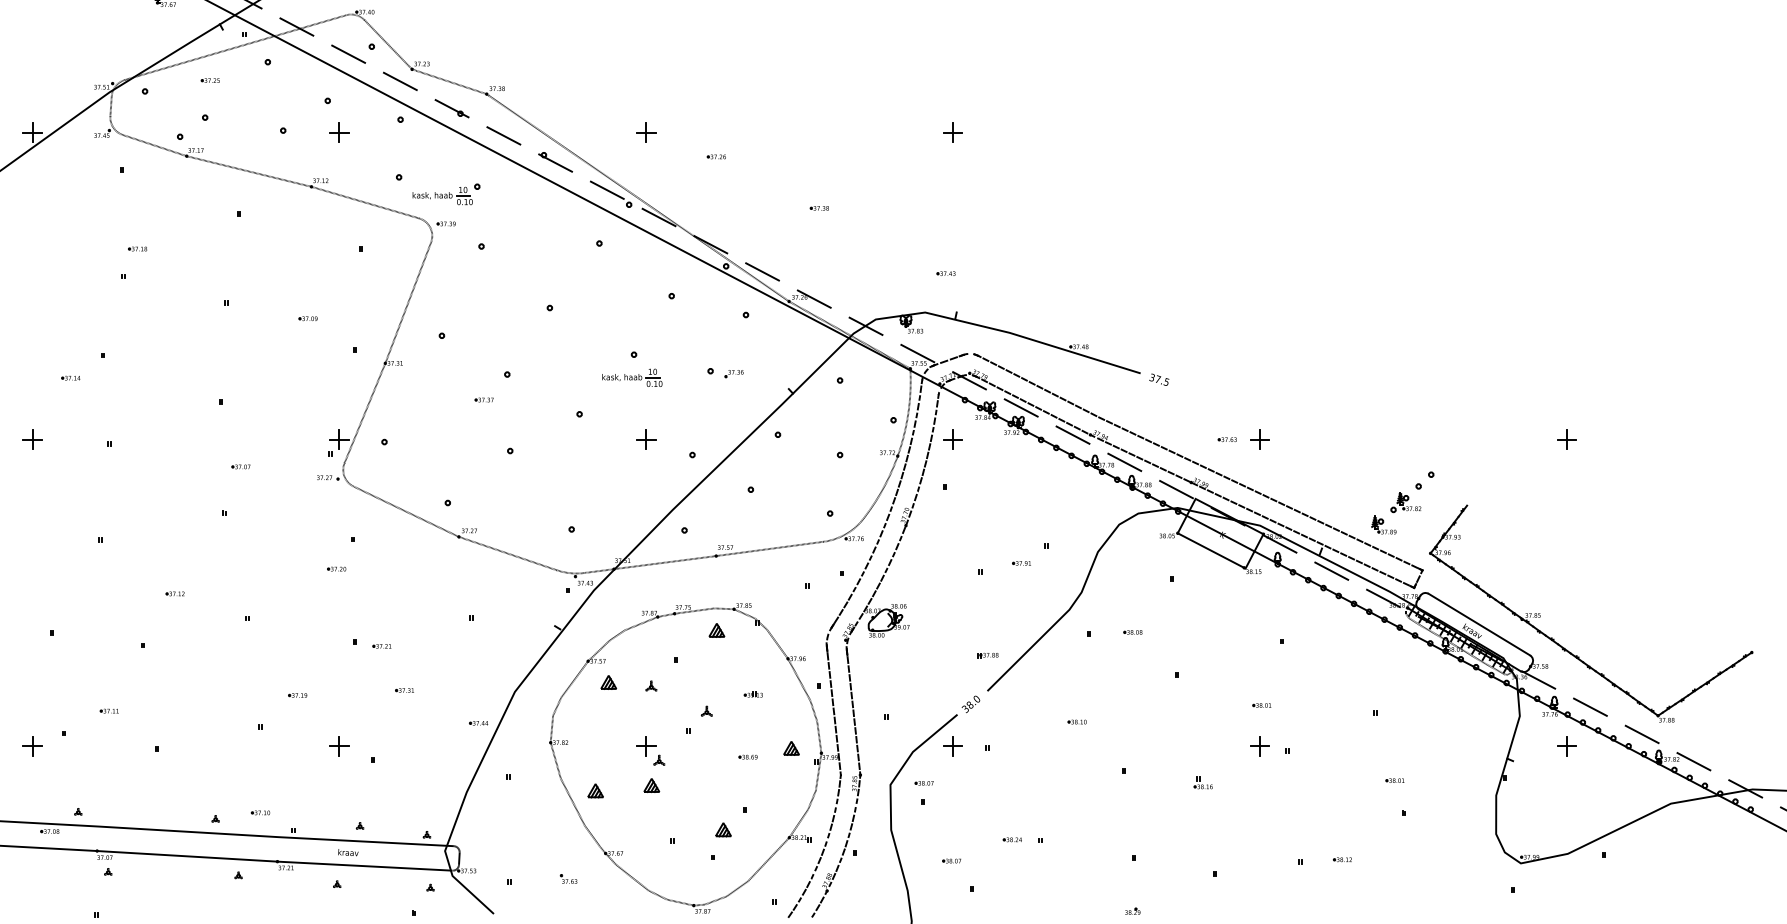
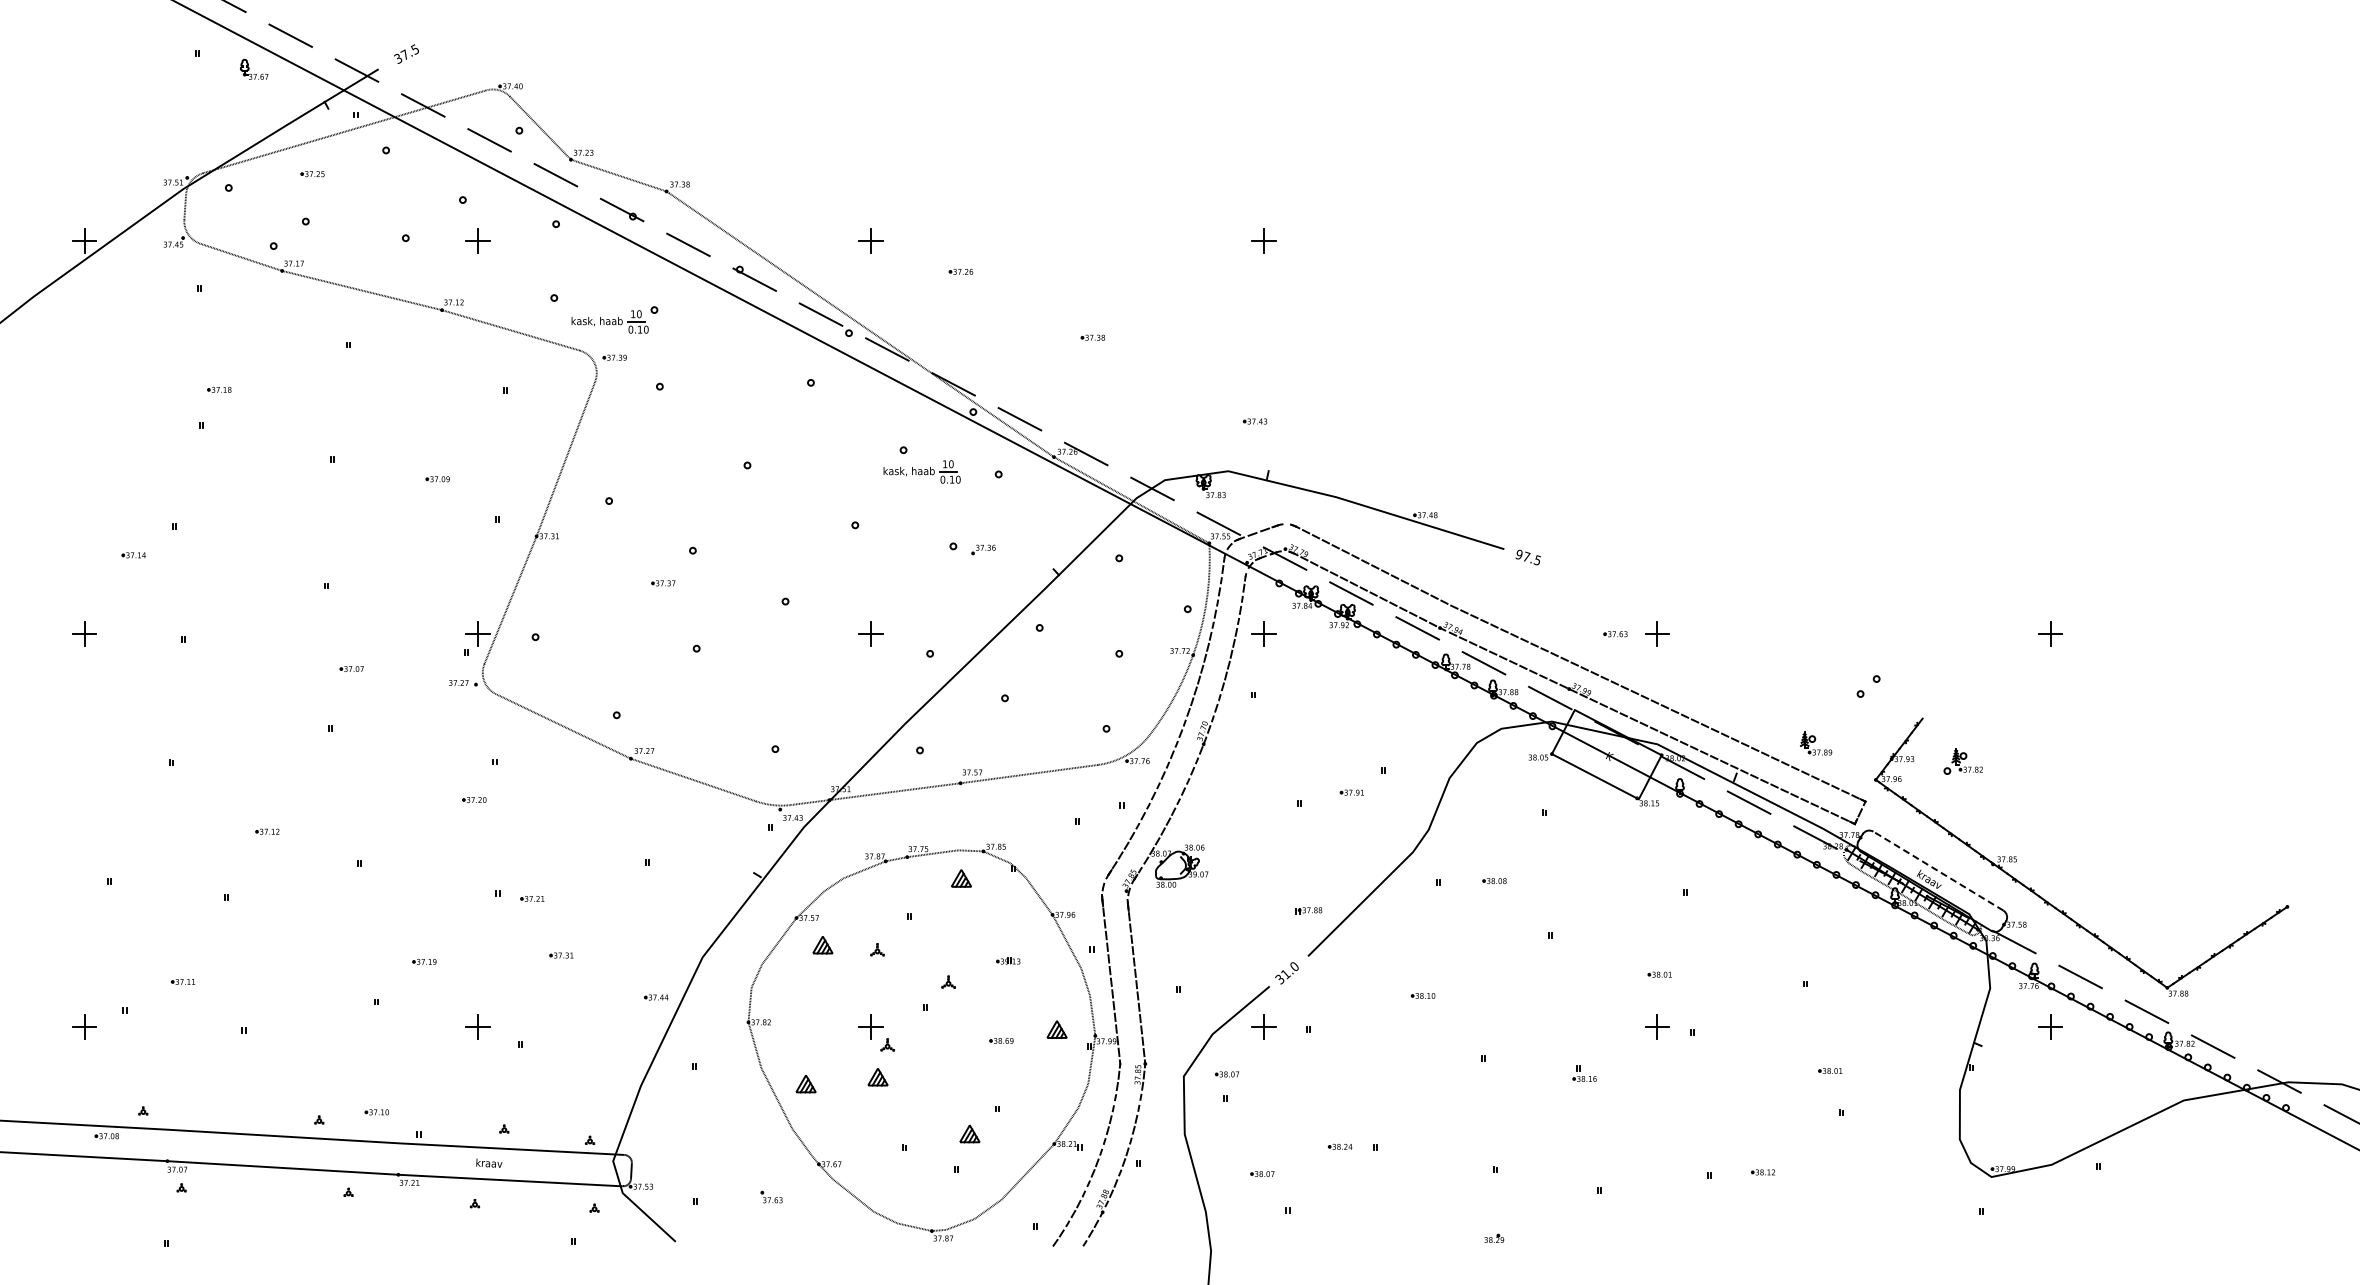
part: (631, 377) -> (921, 471), moved
text: (1151, 377) -> (1518, 554), 37.5 -> 97.5
part: (1405, 502) -> (1962, 761), moved
line: (1479, 624) -> (1938, 871), solid -> dashed
text: (969, 705) -> (1285, 974), 38.0 -> 31.0

